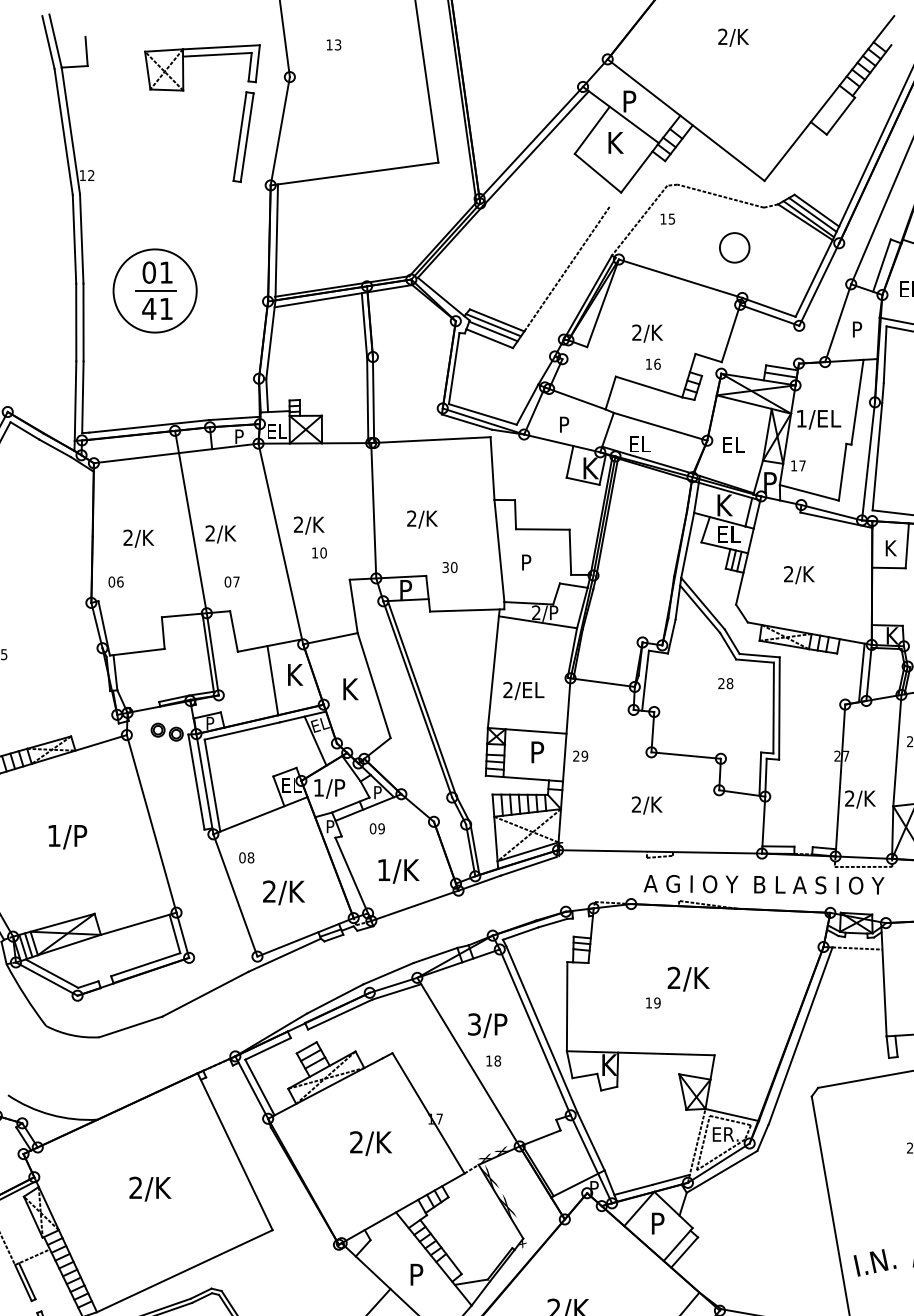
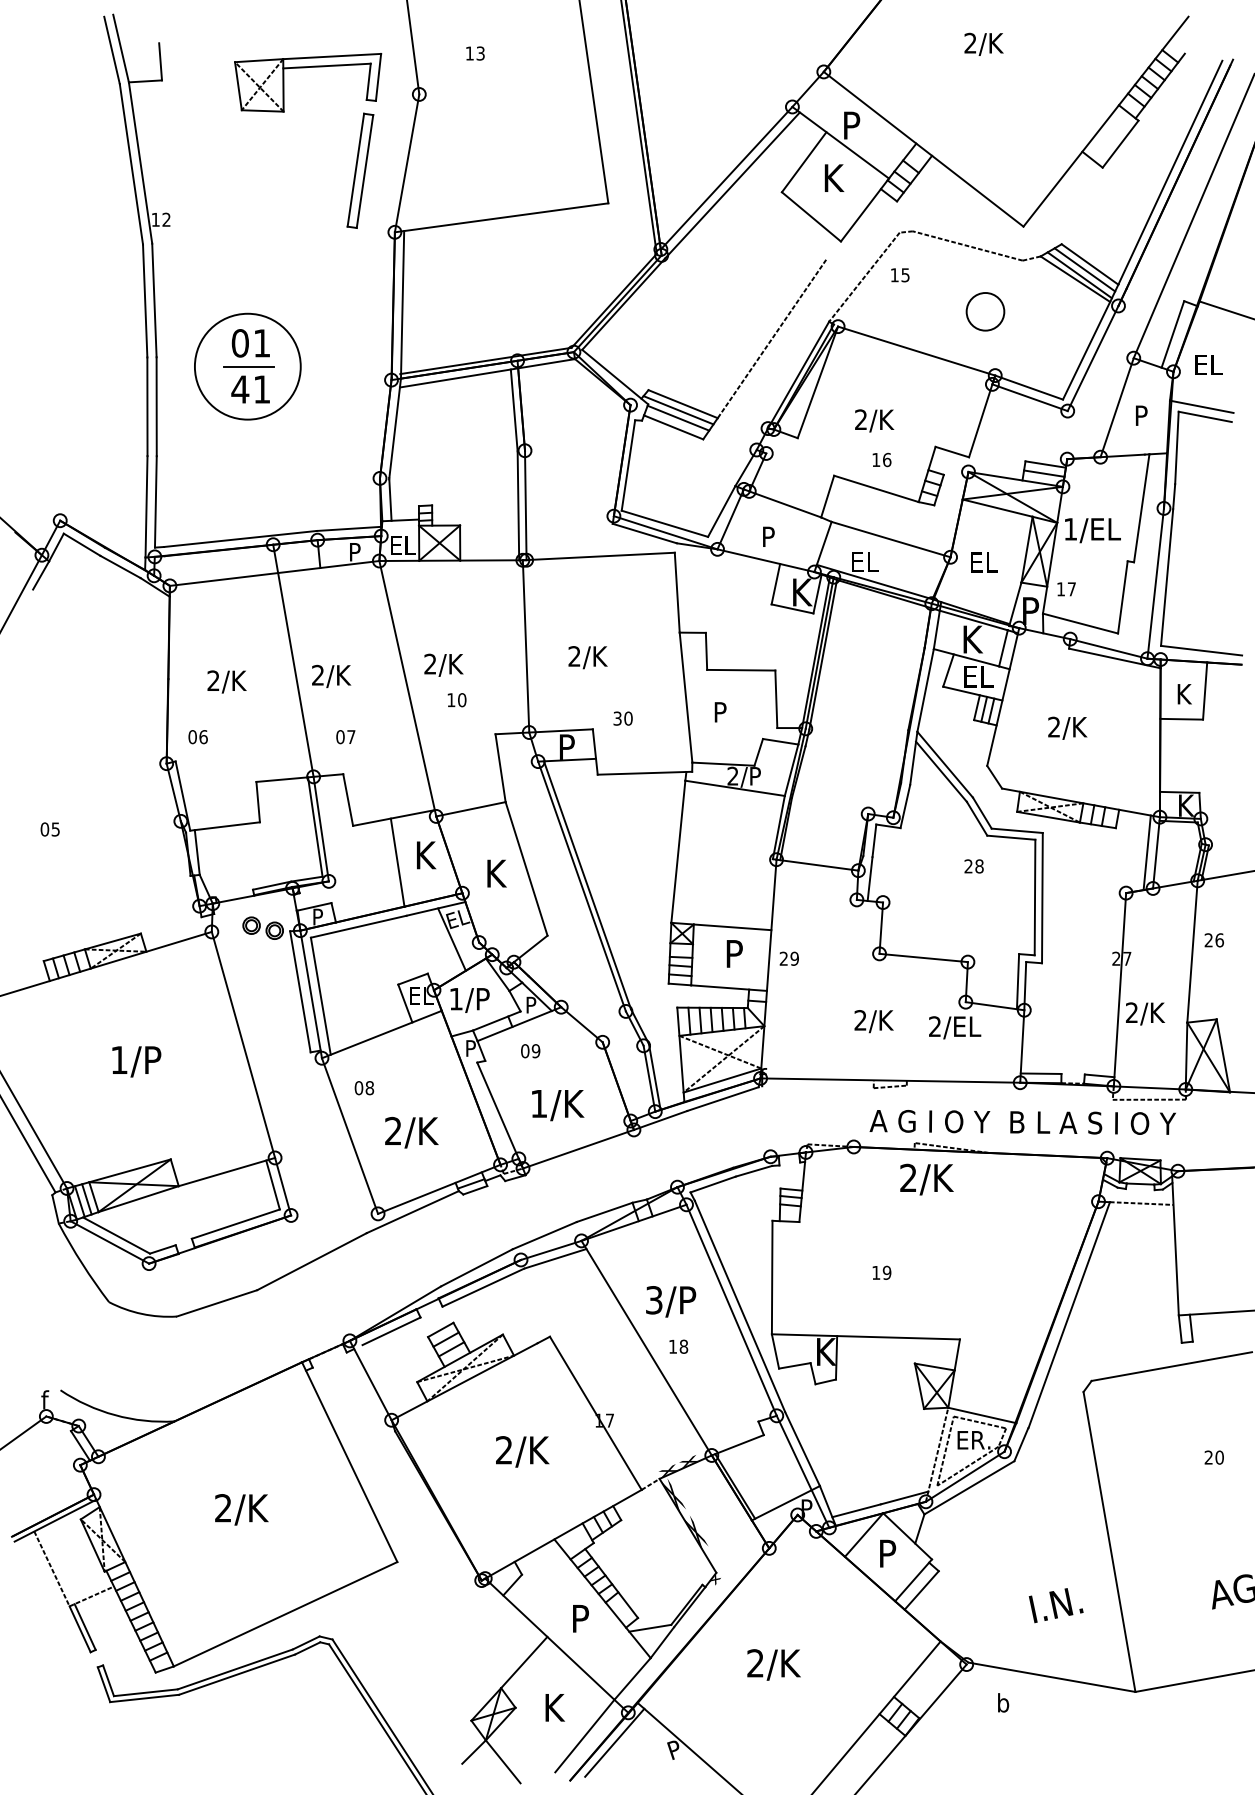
text: (524, 690) -> (955, 1027), moved
text: (688, 979) -> (926, 1179), moved
line: (259, 1087) -> (380, 1380), removed
text: (874, 1262) -> (1055, 1605), moved

